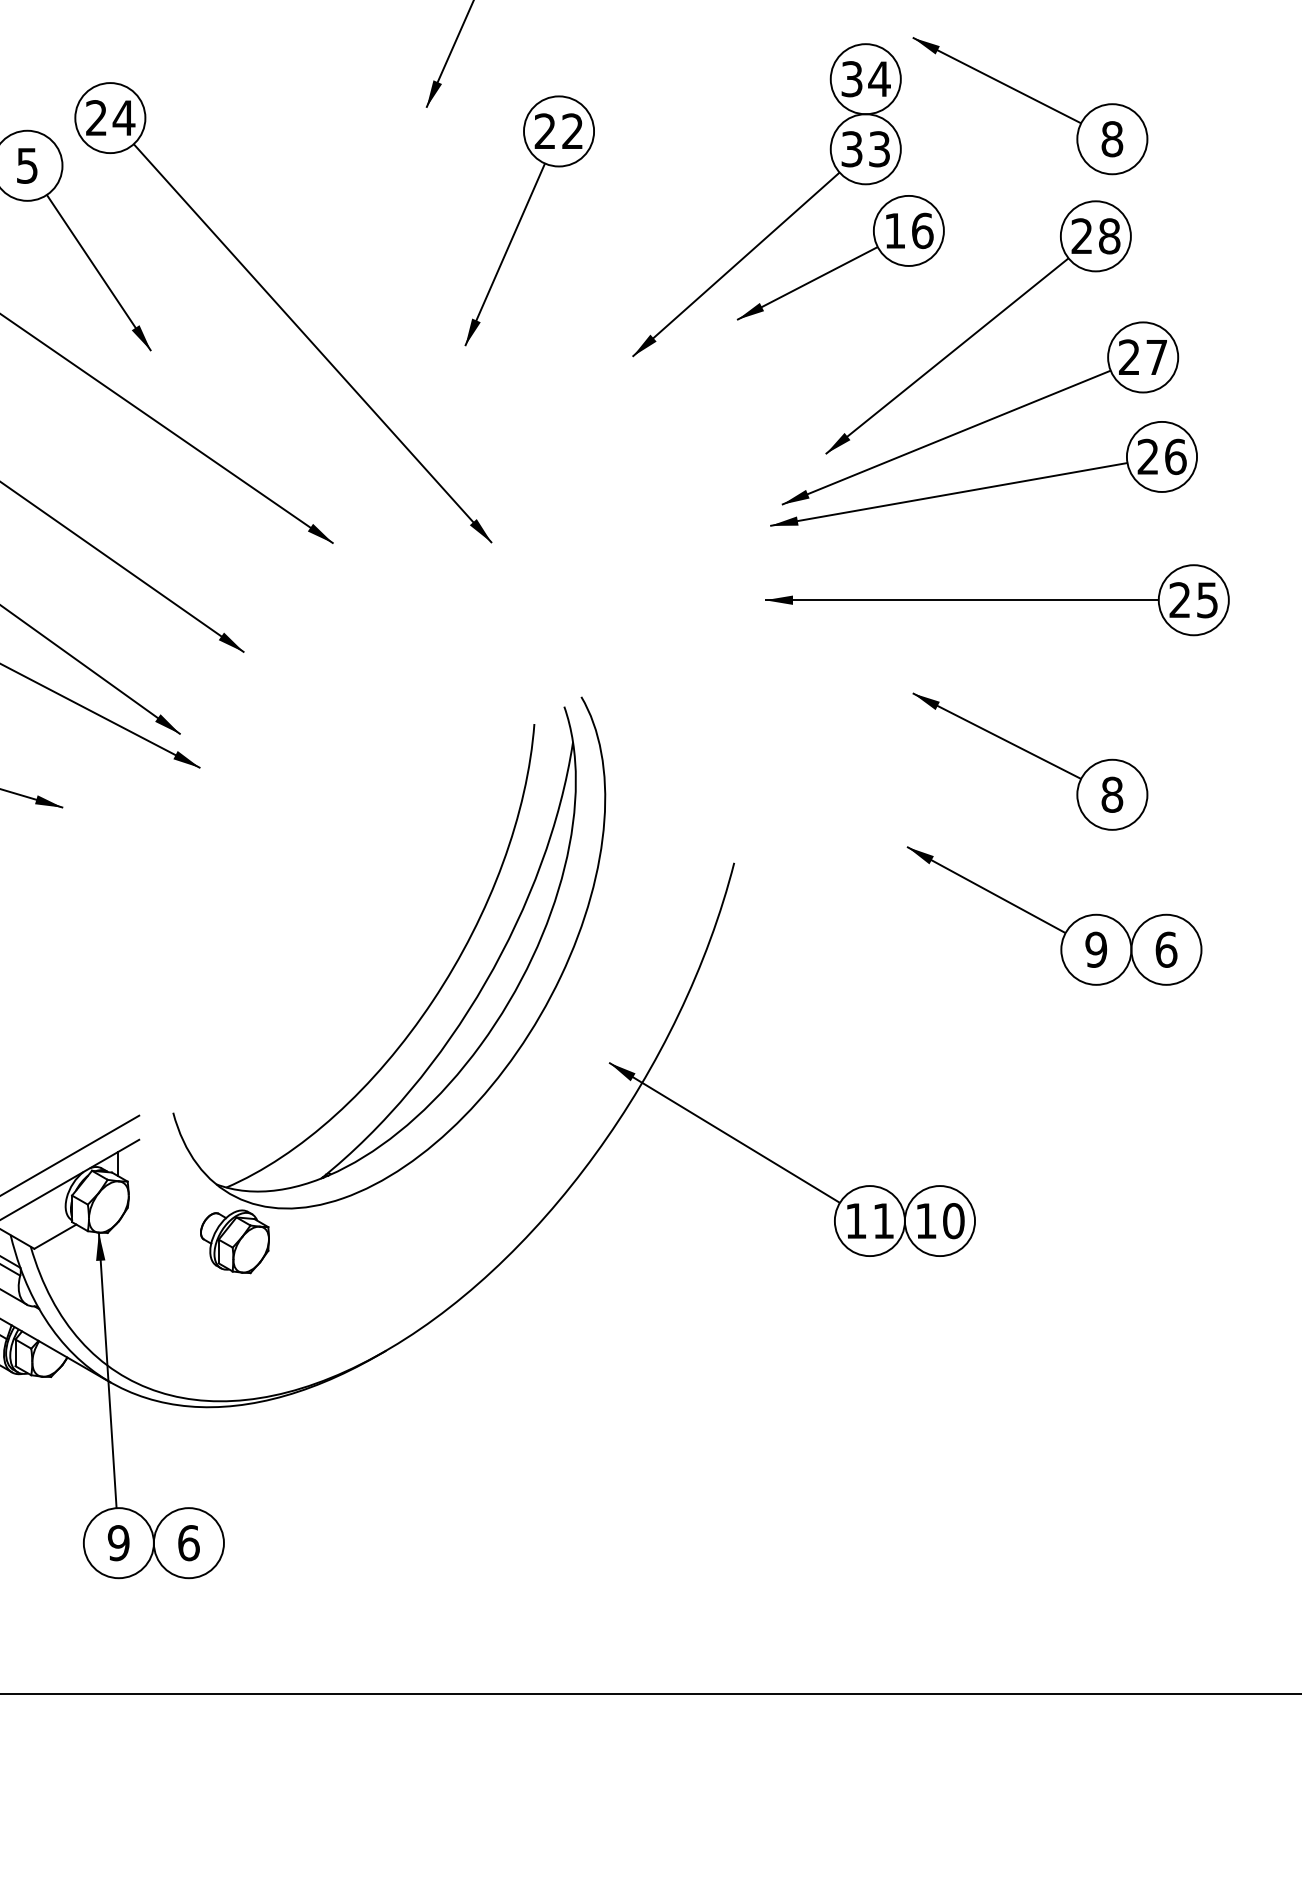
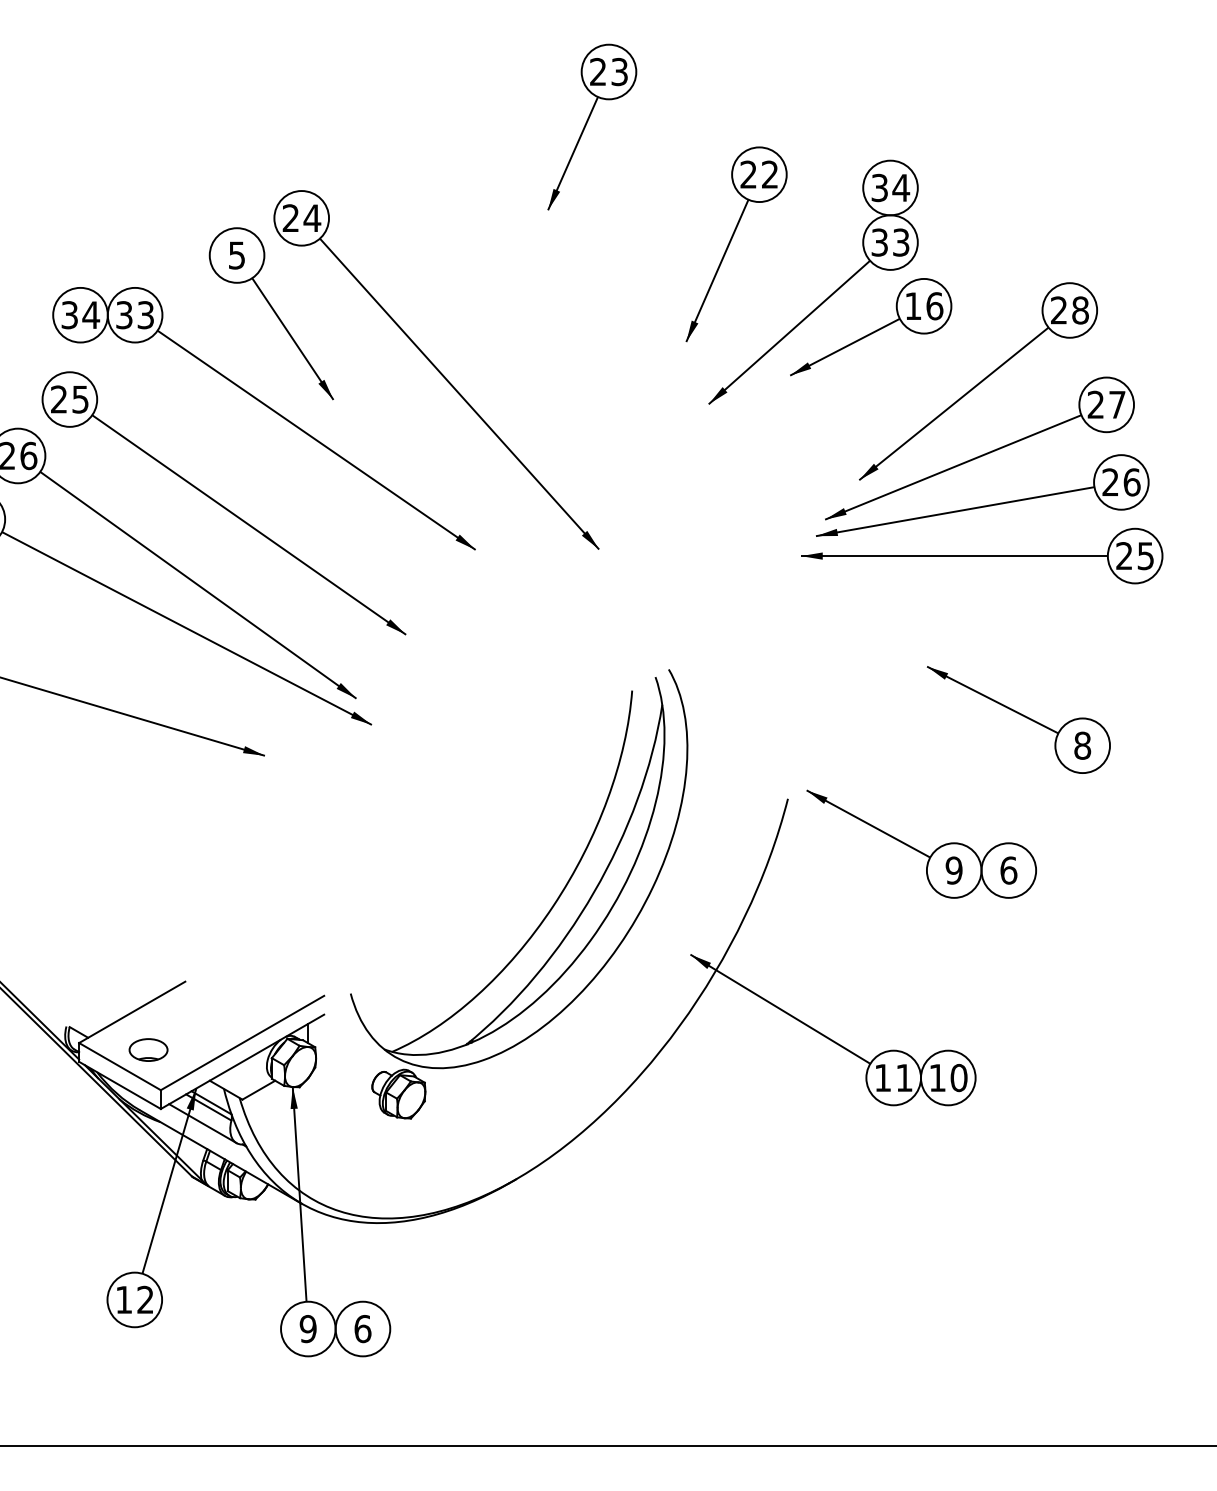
part: (1030, 105) -> (1018, 208), removed
part: (529, 220) -> (736, 244), moved
part: (997, 599) -> (982, 555), moved
part: (1049, 922) -> (917, 849), moved

